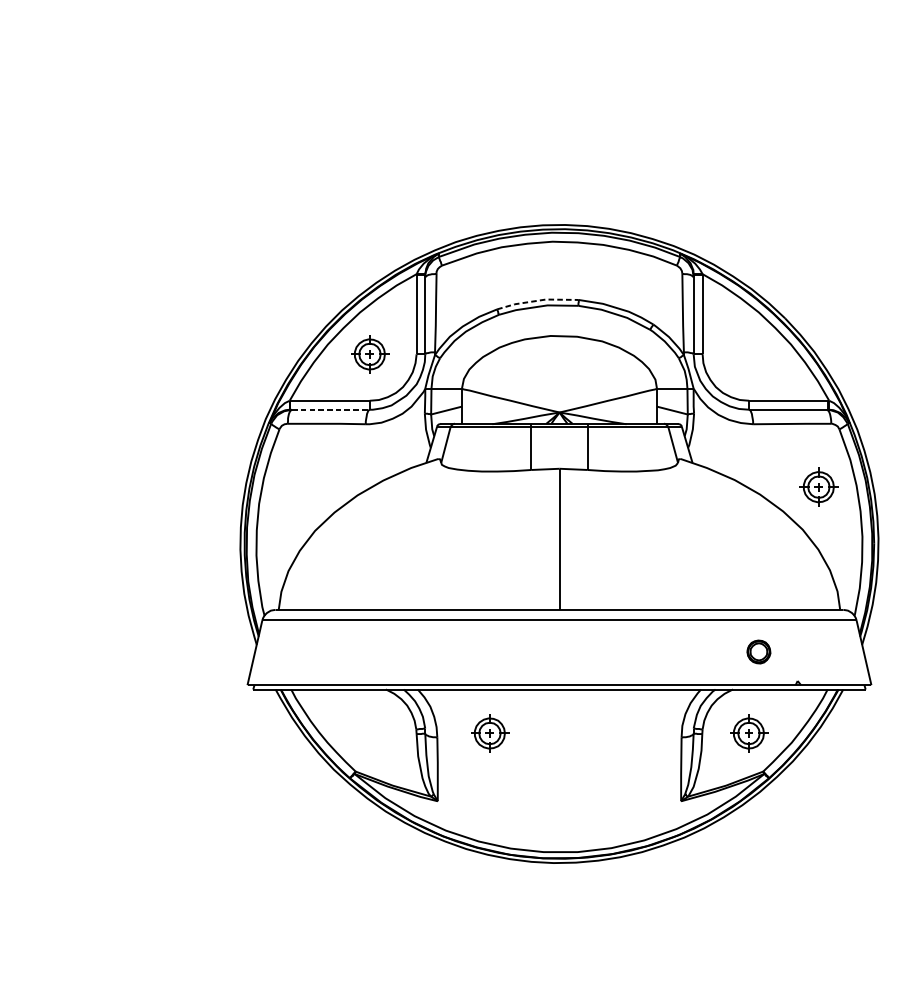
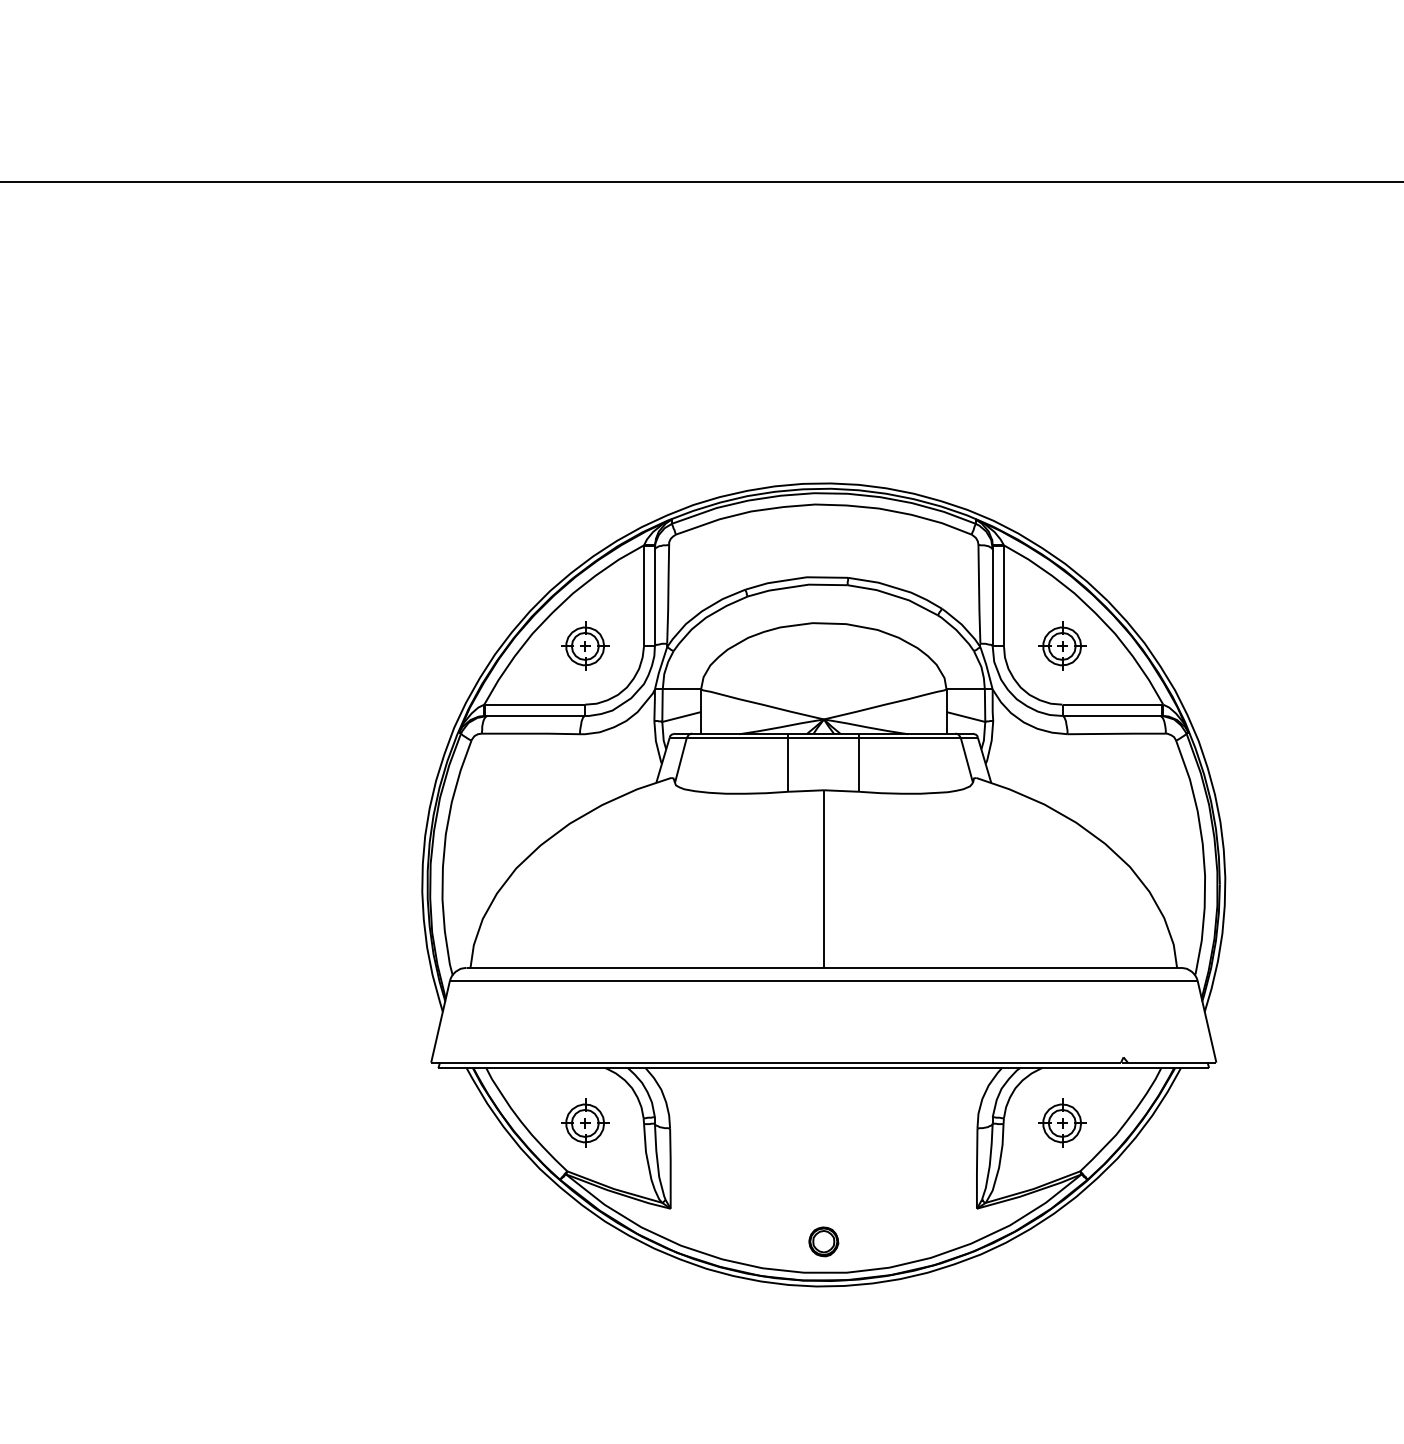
line: (537, 300) -> (796, 578), dashed -> solid
line: (331, 409) -> (536, 715), dashed -> solid
part: (819, 486) -> (1062, 645), moved
part: (758, 651) -> (823, 1241), moved
part: (490, 732) -> (585, 1122), moved

